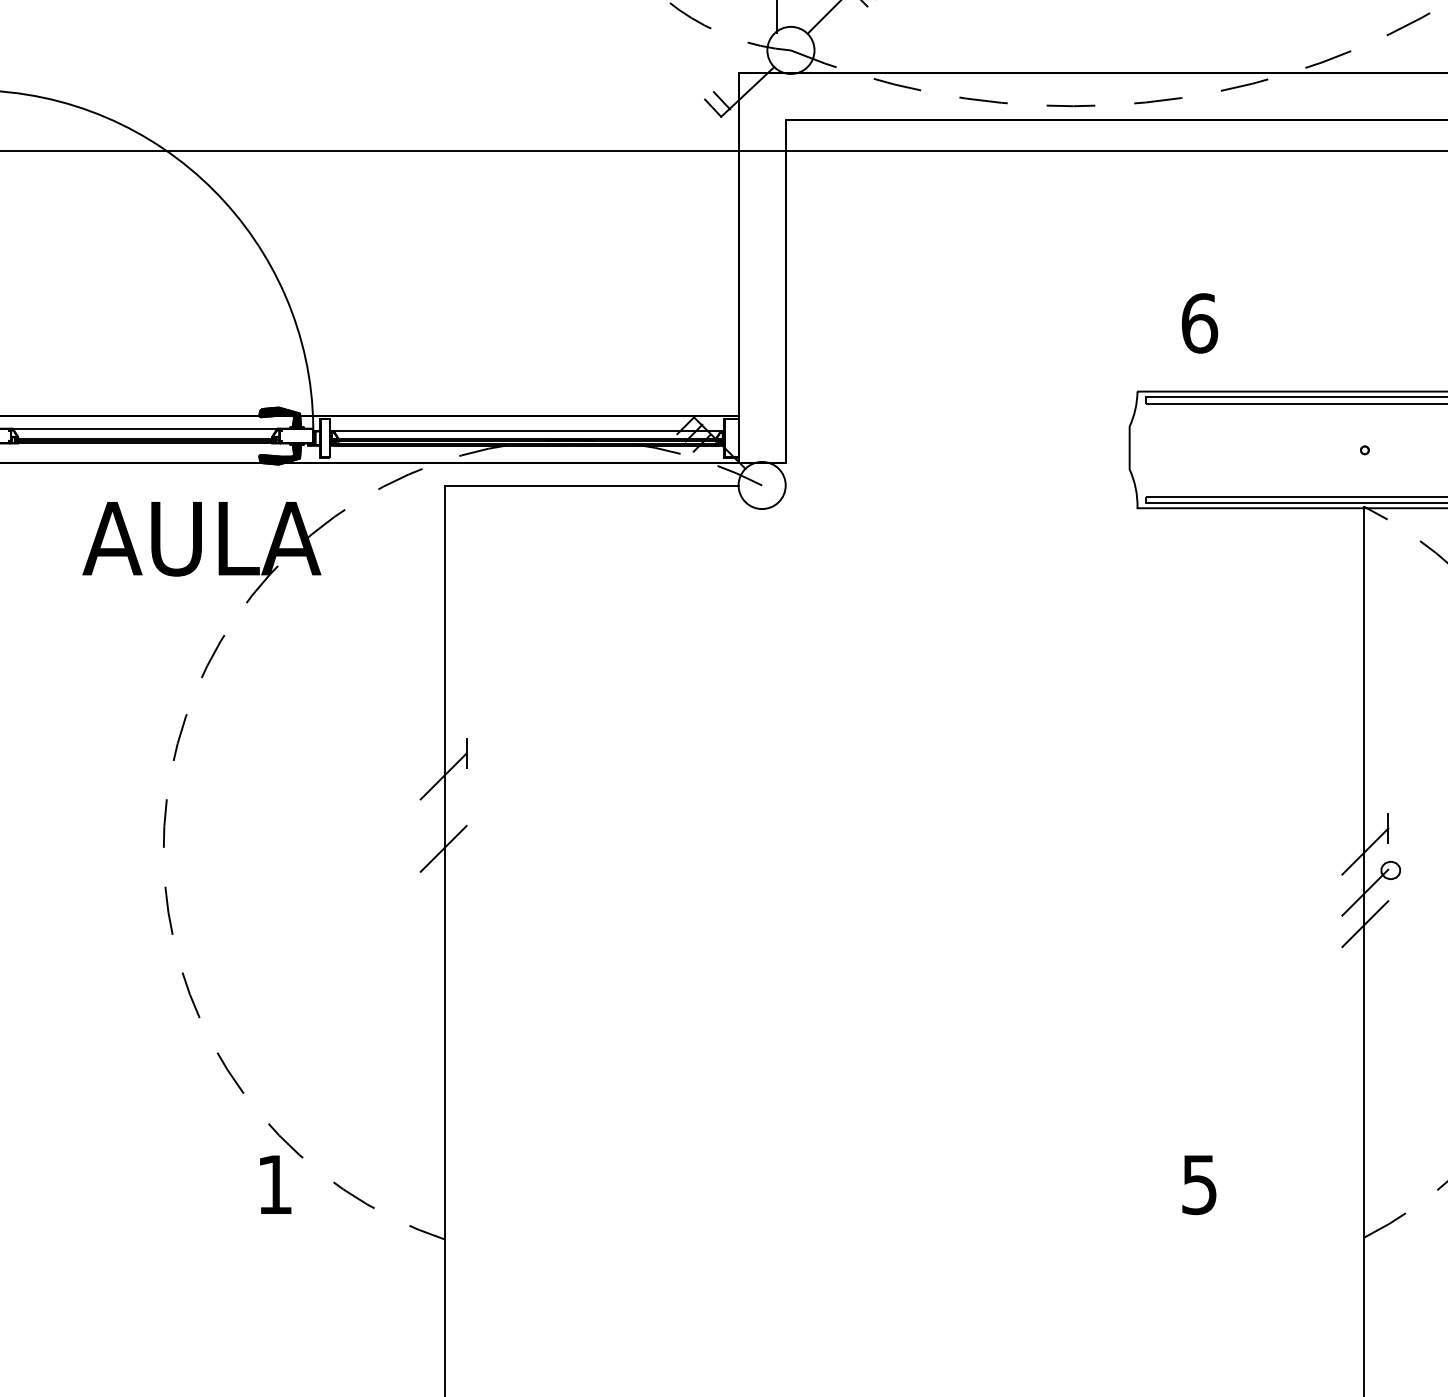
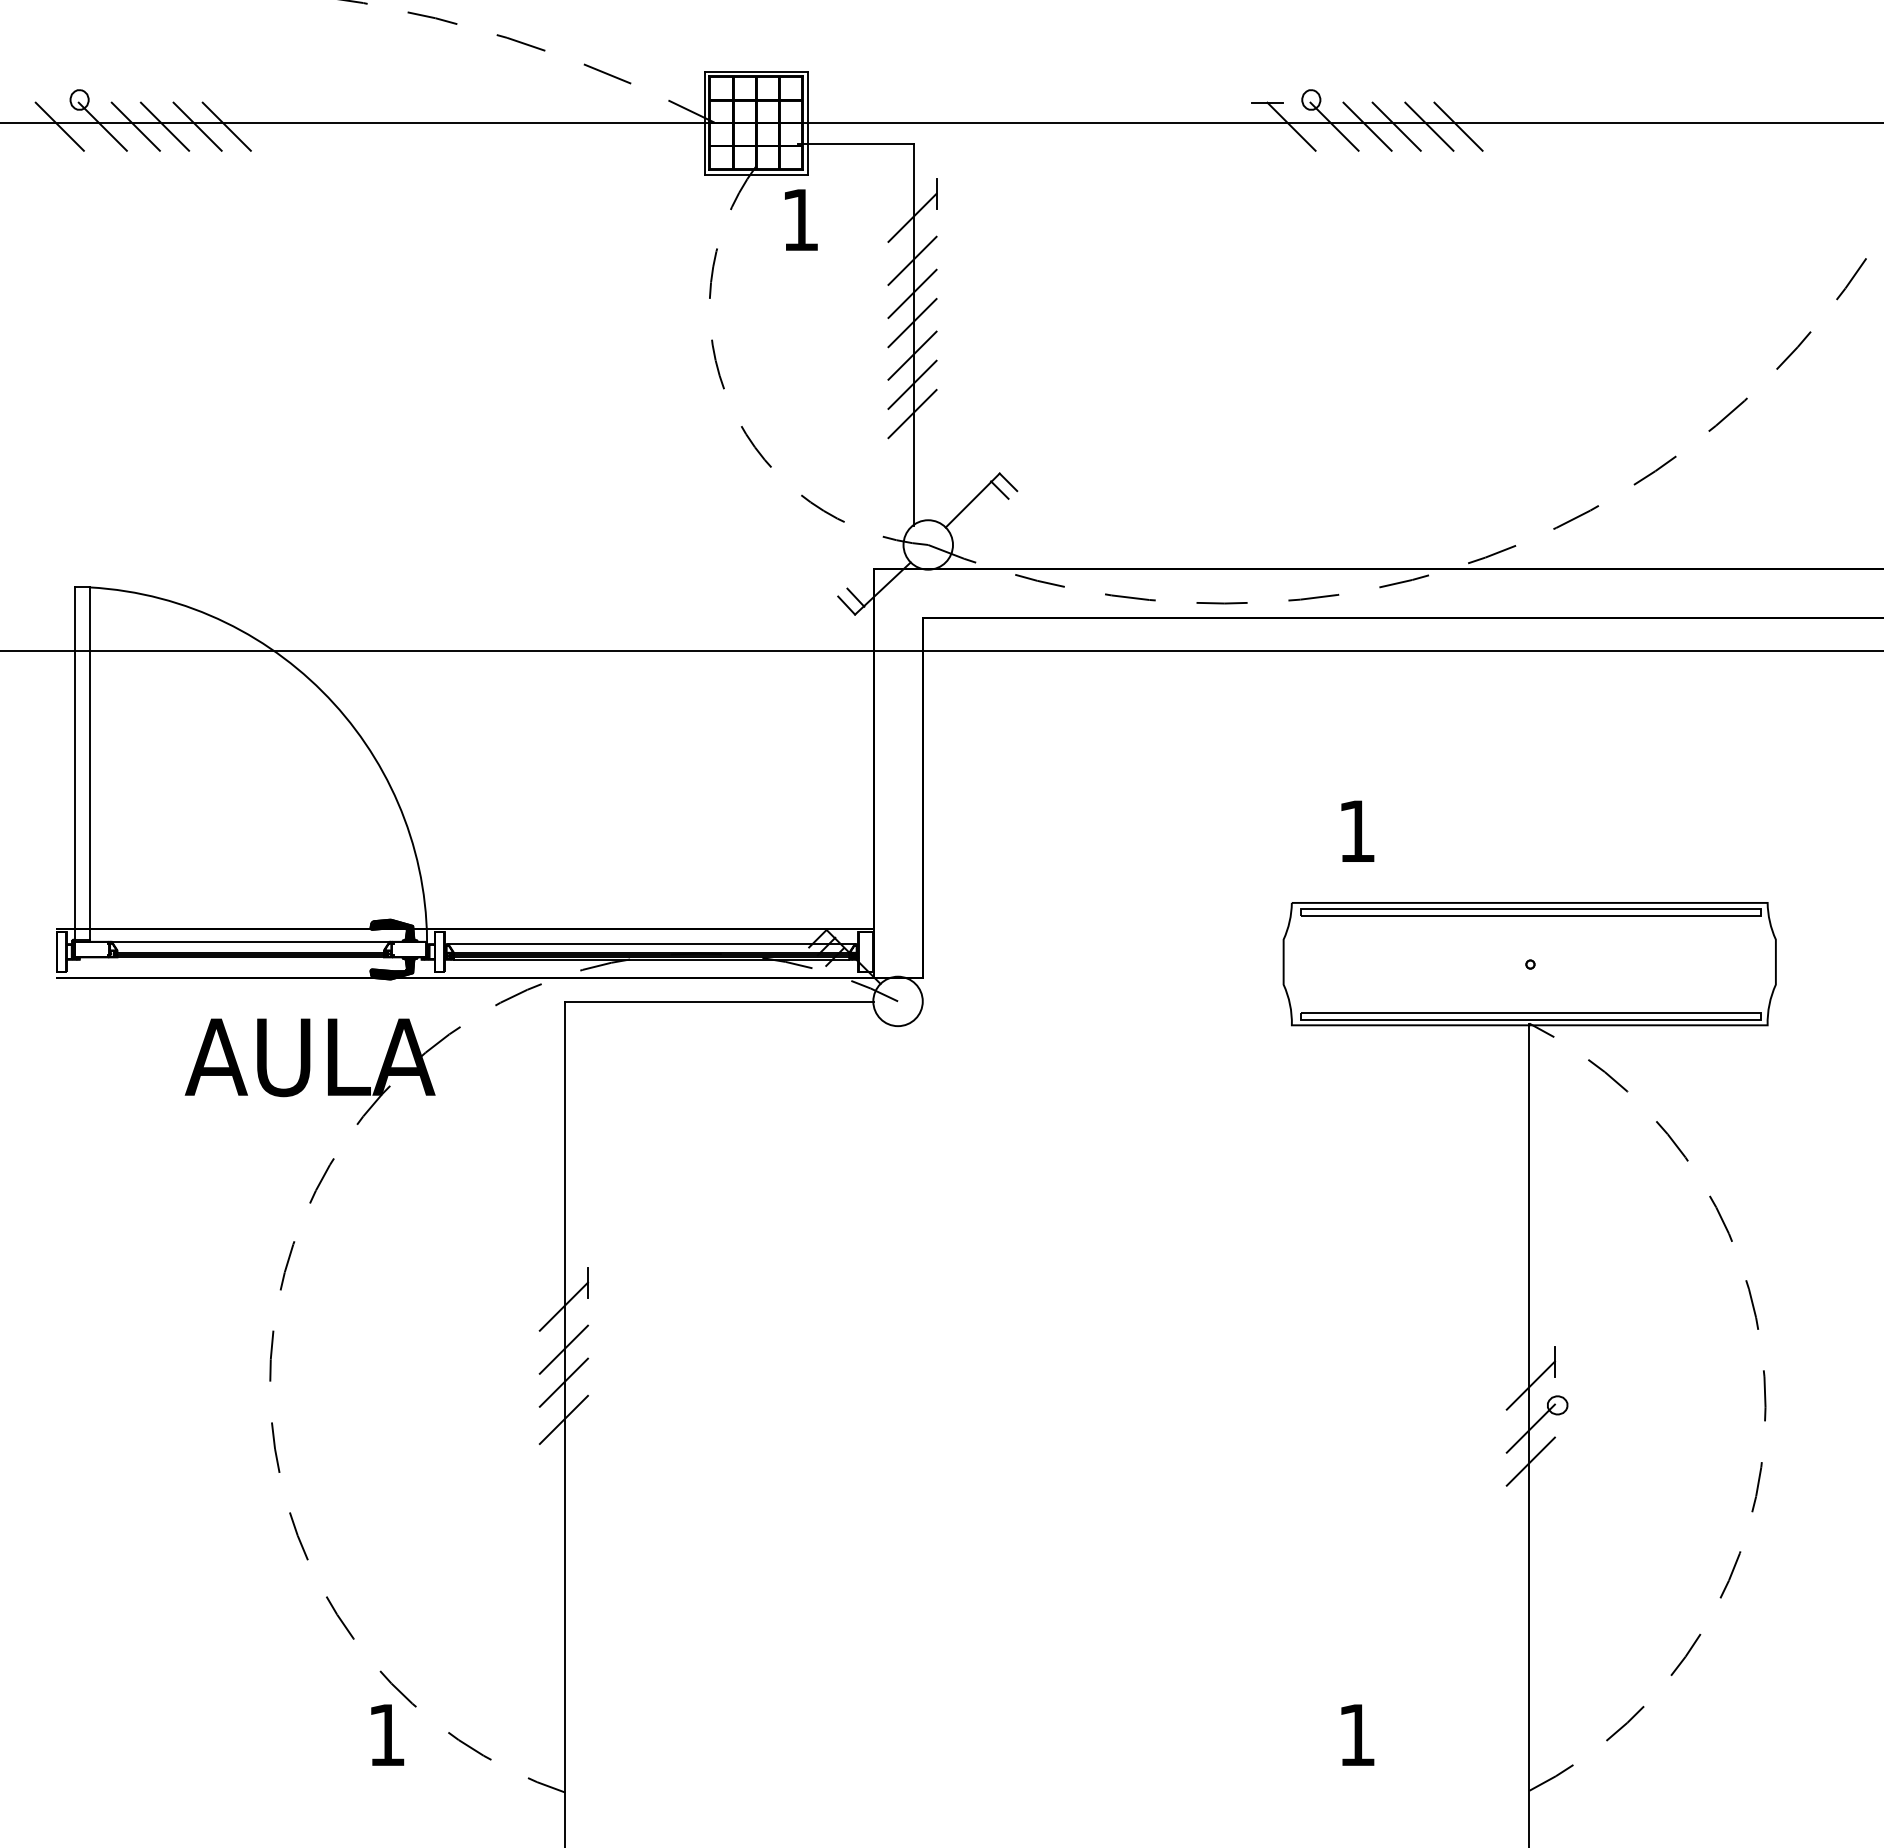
text: (1200, 323) -> (1357, 831), 6 -> 1
line: (443, 817) -> (563, 1349), added
line: (443, 883) -> (563, 1419), added
text: (1199, 1185) -> (1356, 1735), 5 -> 1

